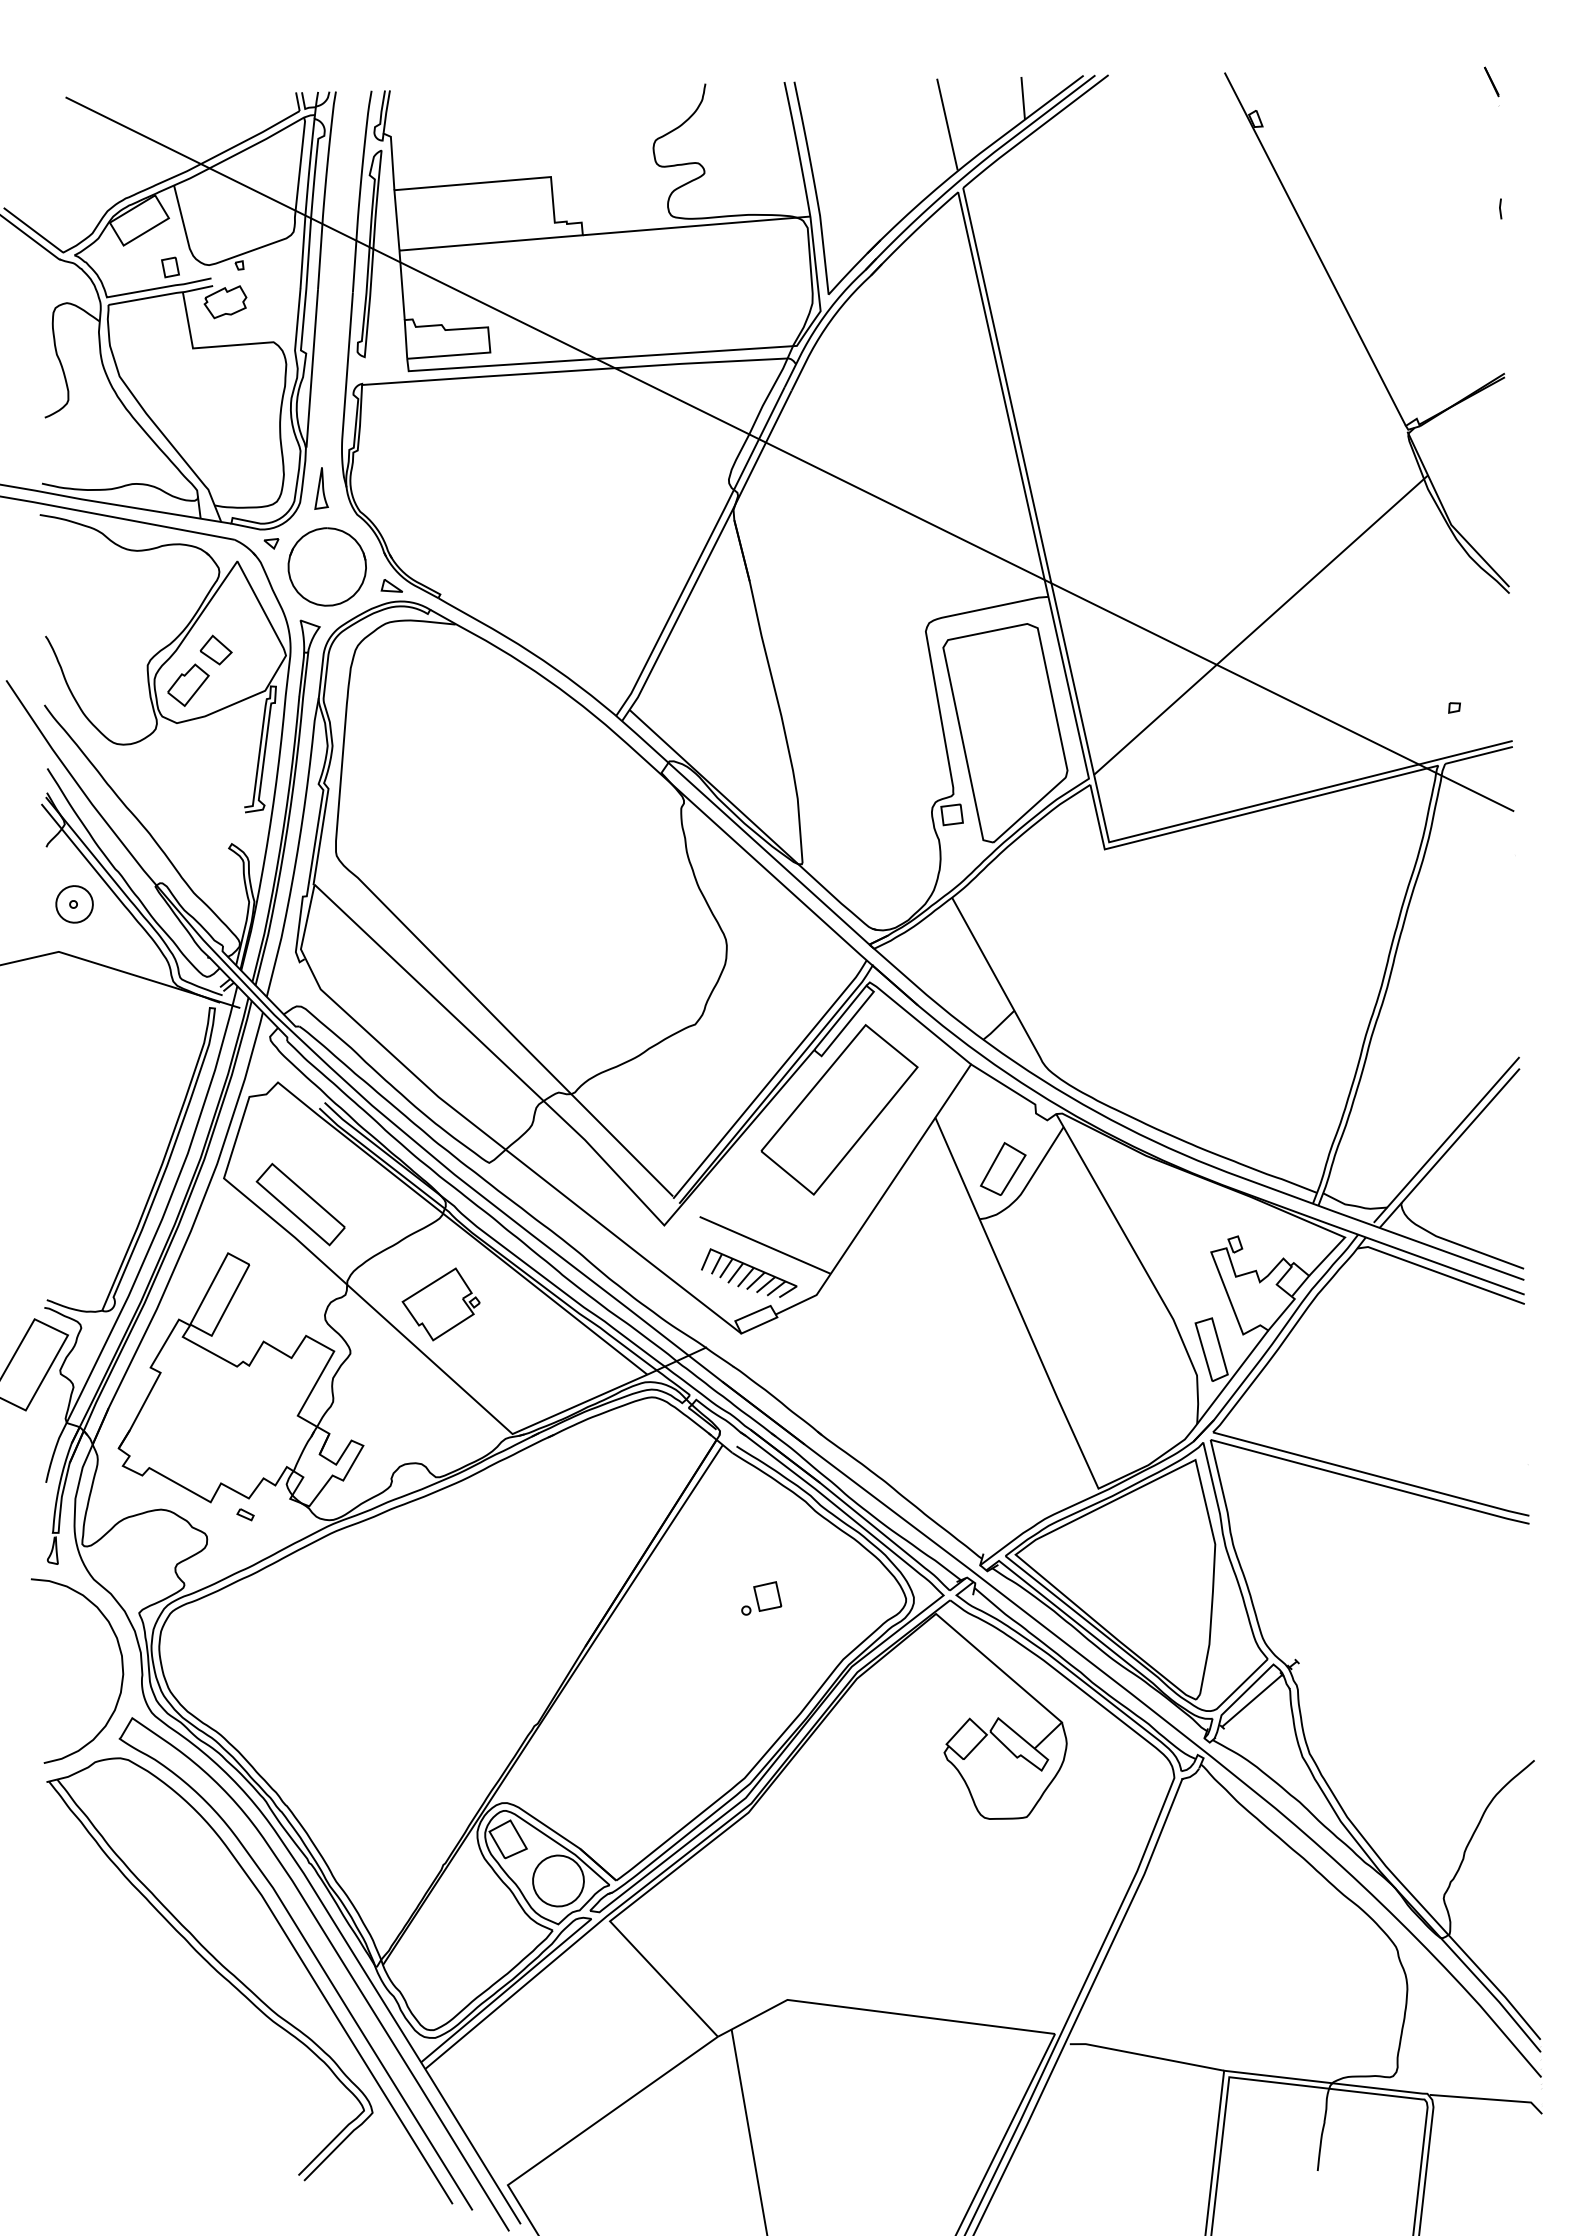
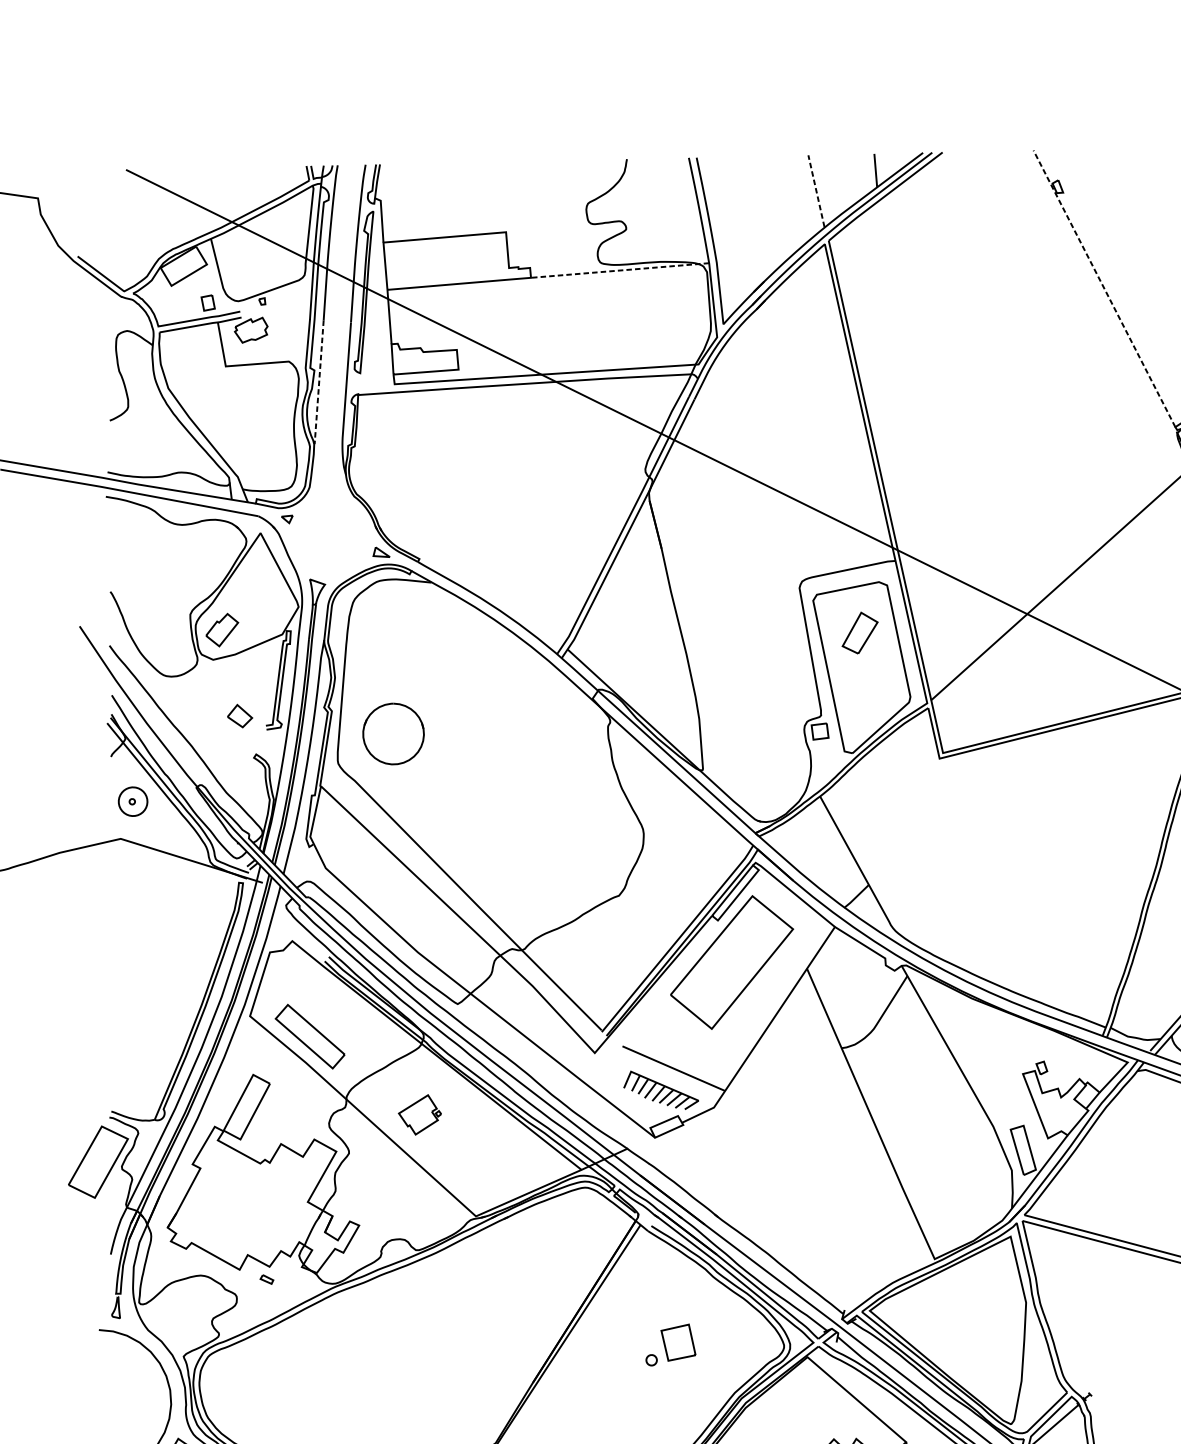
line: (947, 124) -> (816, 191), solid -> dashed
line: (697, 225) -> (620, 270), solid -> dashed
line: (1315, 249) -> (1104, 288), solid -> dashed
line: (312, 369) -> (319, 382), solid -> dashed
part: (321, 488) -> (326, 476), removed
part: (326, 566) -> (392, 733), moved
part: (215, 649) -> (239, 715), moved
part: (1003, 1168) -> (860, 632), moved
part: (440, 1304) -> (419, 1114), size x0.7
part: (761, 1598) -> (670, 1345), size x1.6

